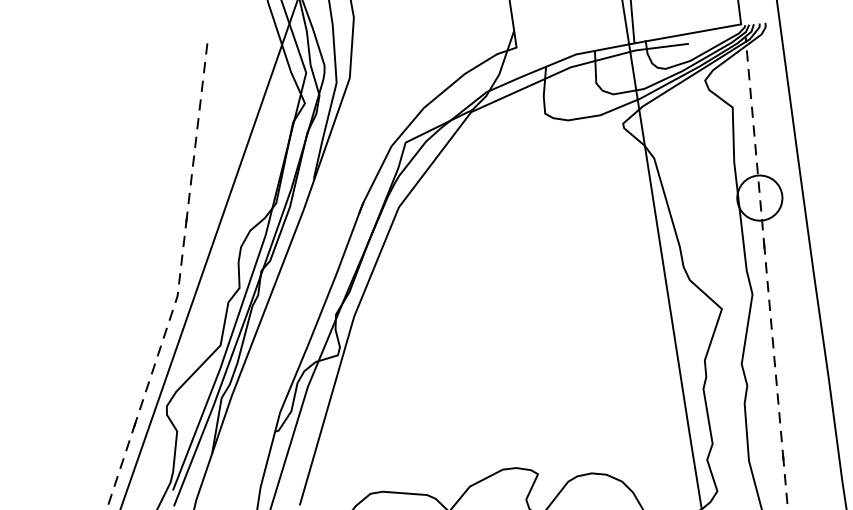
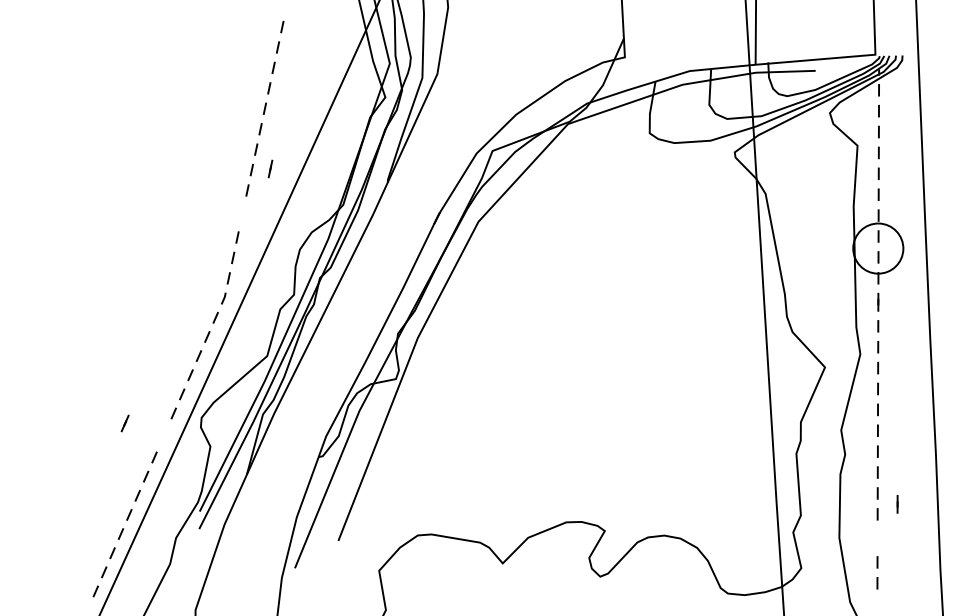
line: (186, 219) -> (270, 168), moved
line: (134, 425) -> (124, 423), moved
line: (783, 458) -> (897, 504), moved

